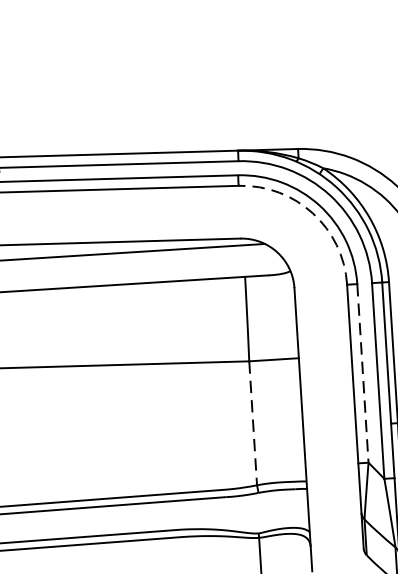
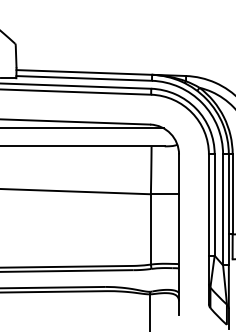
arc: (313, 212) -> (192, 112), dashed -> solid
line: (362, 374) -> (214, 205), dashed -> solid
line: (252, 423) -> (150, 229), dashed -> solid

